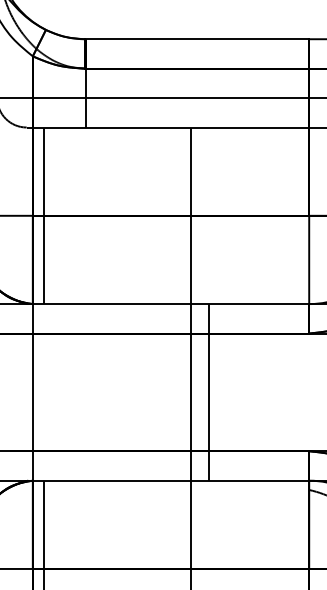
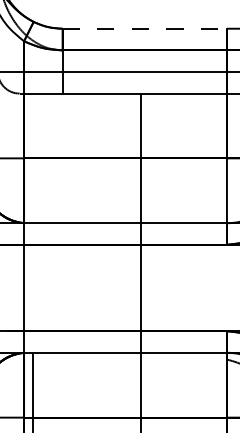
line: (198, 38) -> (145, 28), solid -> dashed
line: (44, 215) -> (32, 158), removed
line: (209, 391) -> (153, 287), removed

